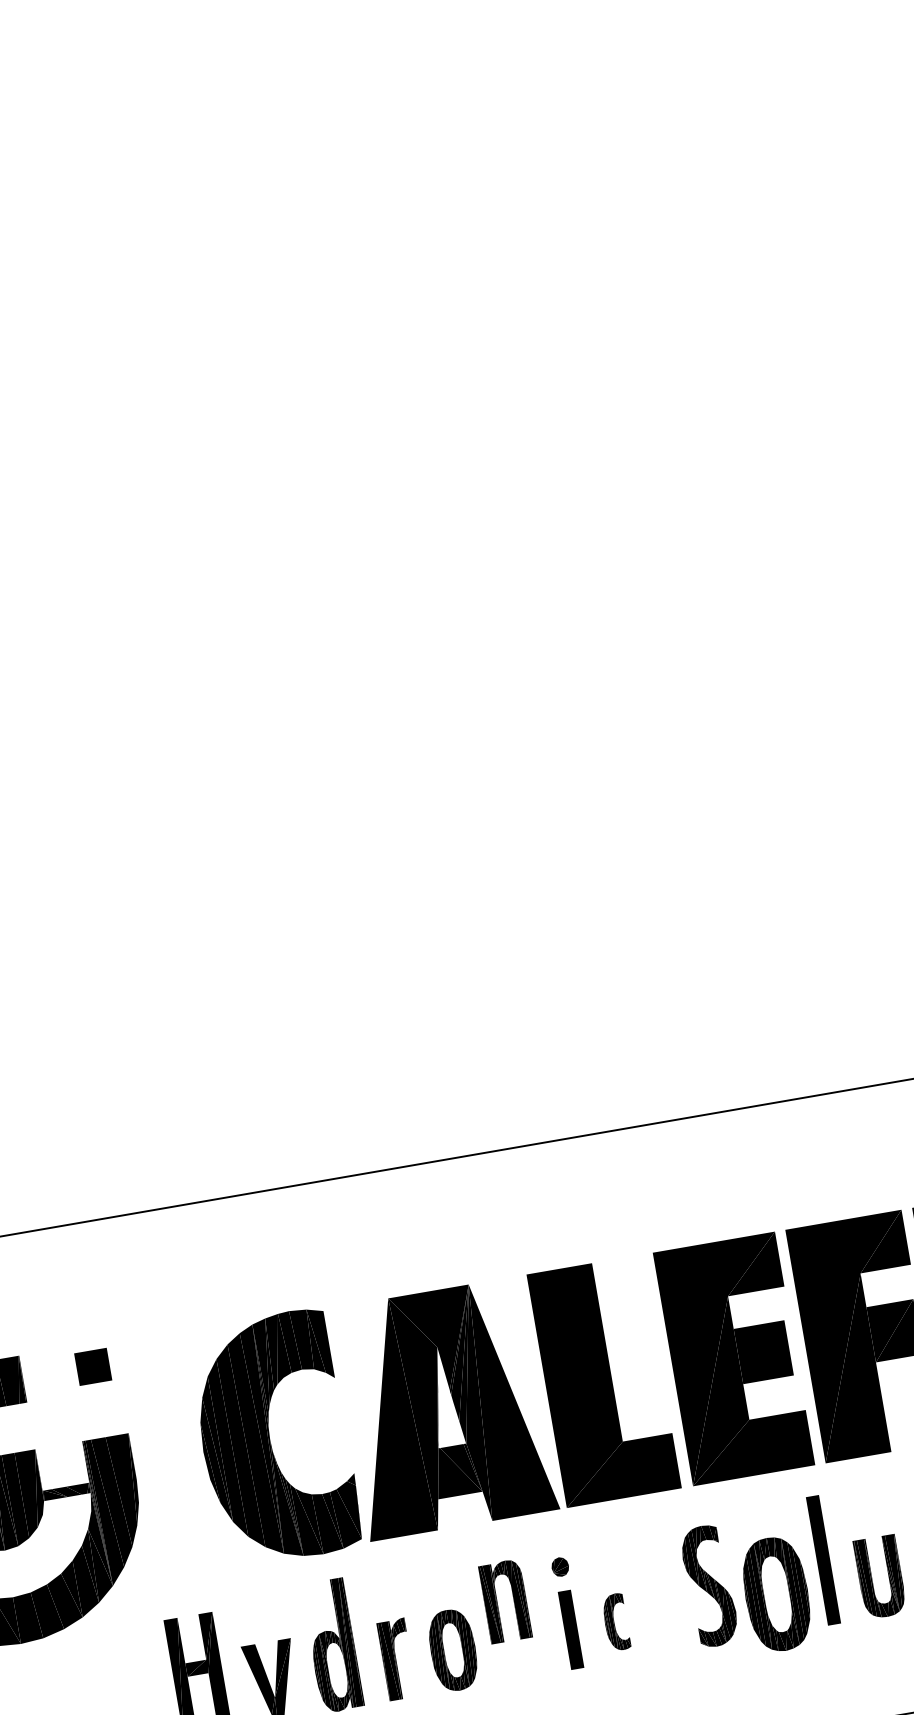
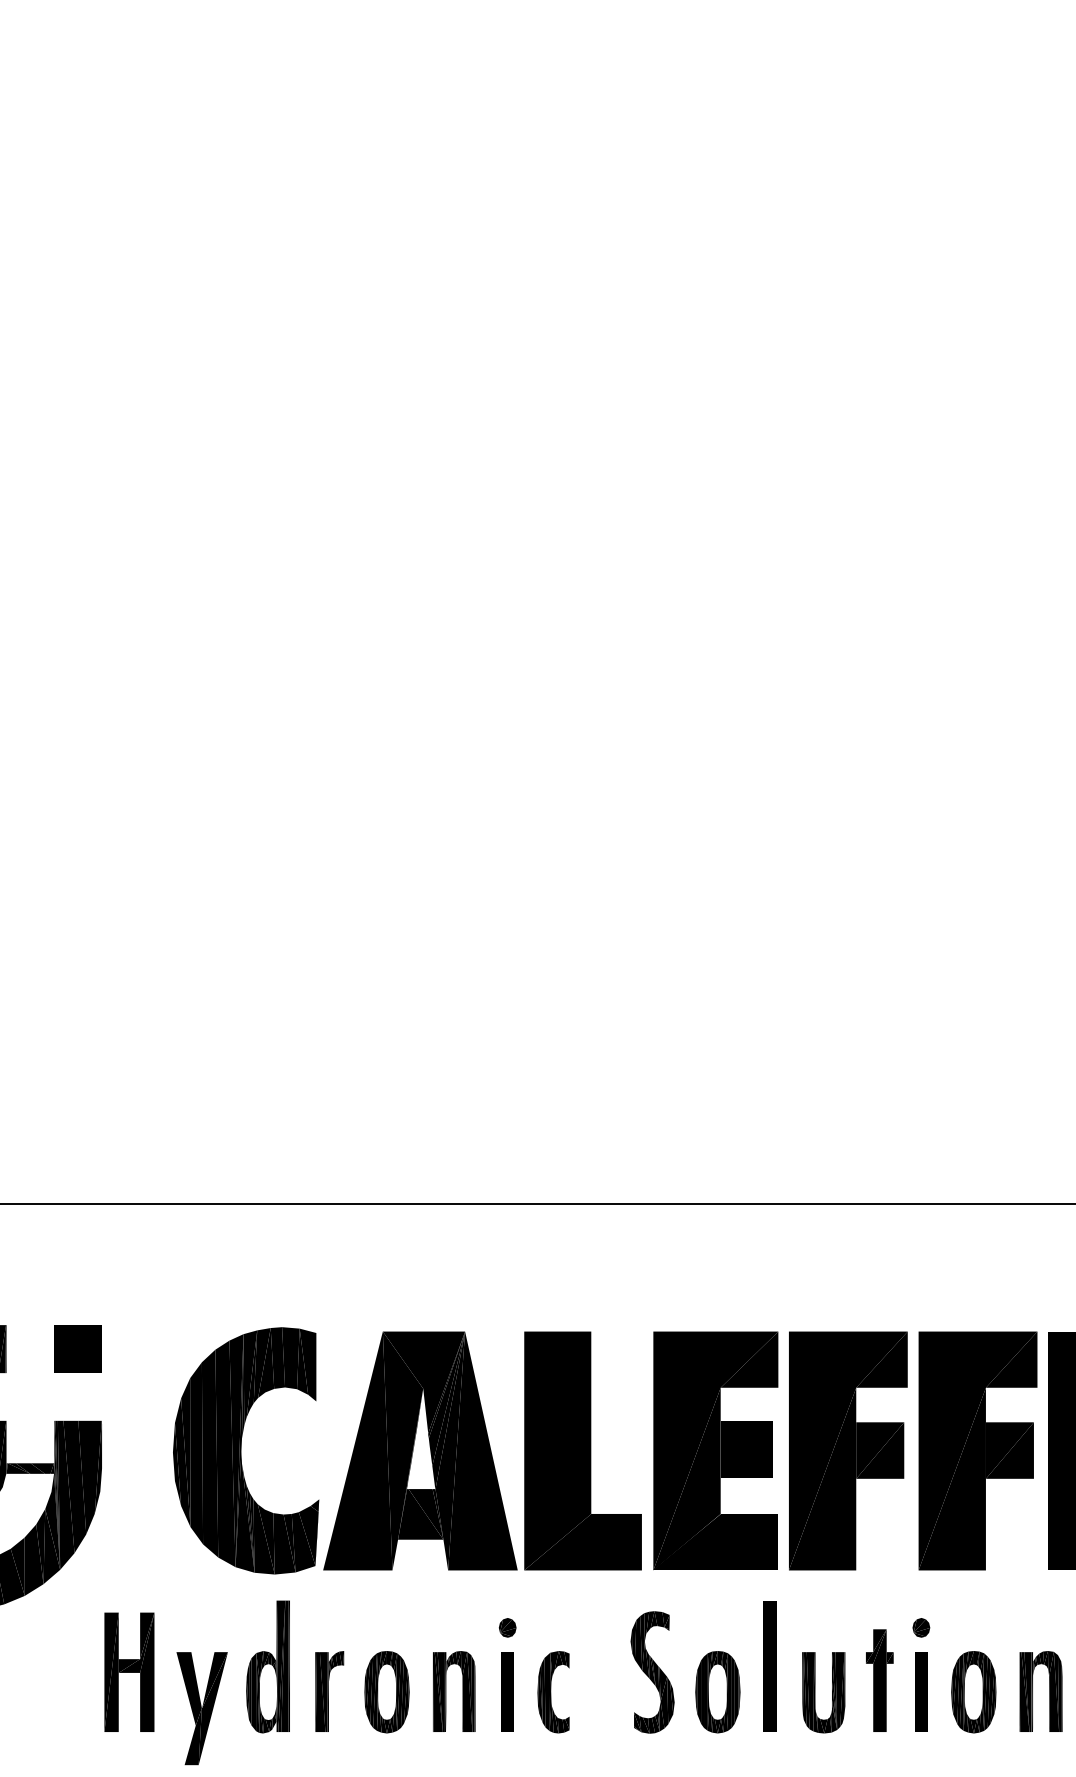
part: (92, 1366) -> (77, 1348), size x1.43
part: (776, 1594) -> (717, 1692), size x0.71
part: (497, 1602) -> (446, 1691), moved
part: (616, 1622) -> (553, 1692), size x1.43

